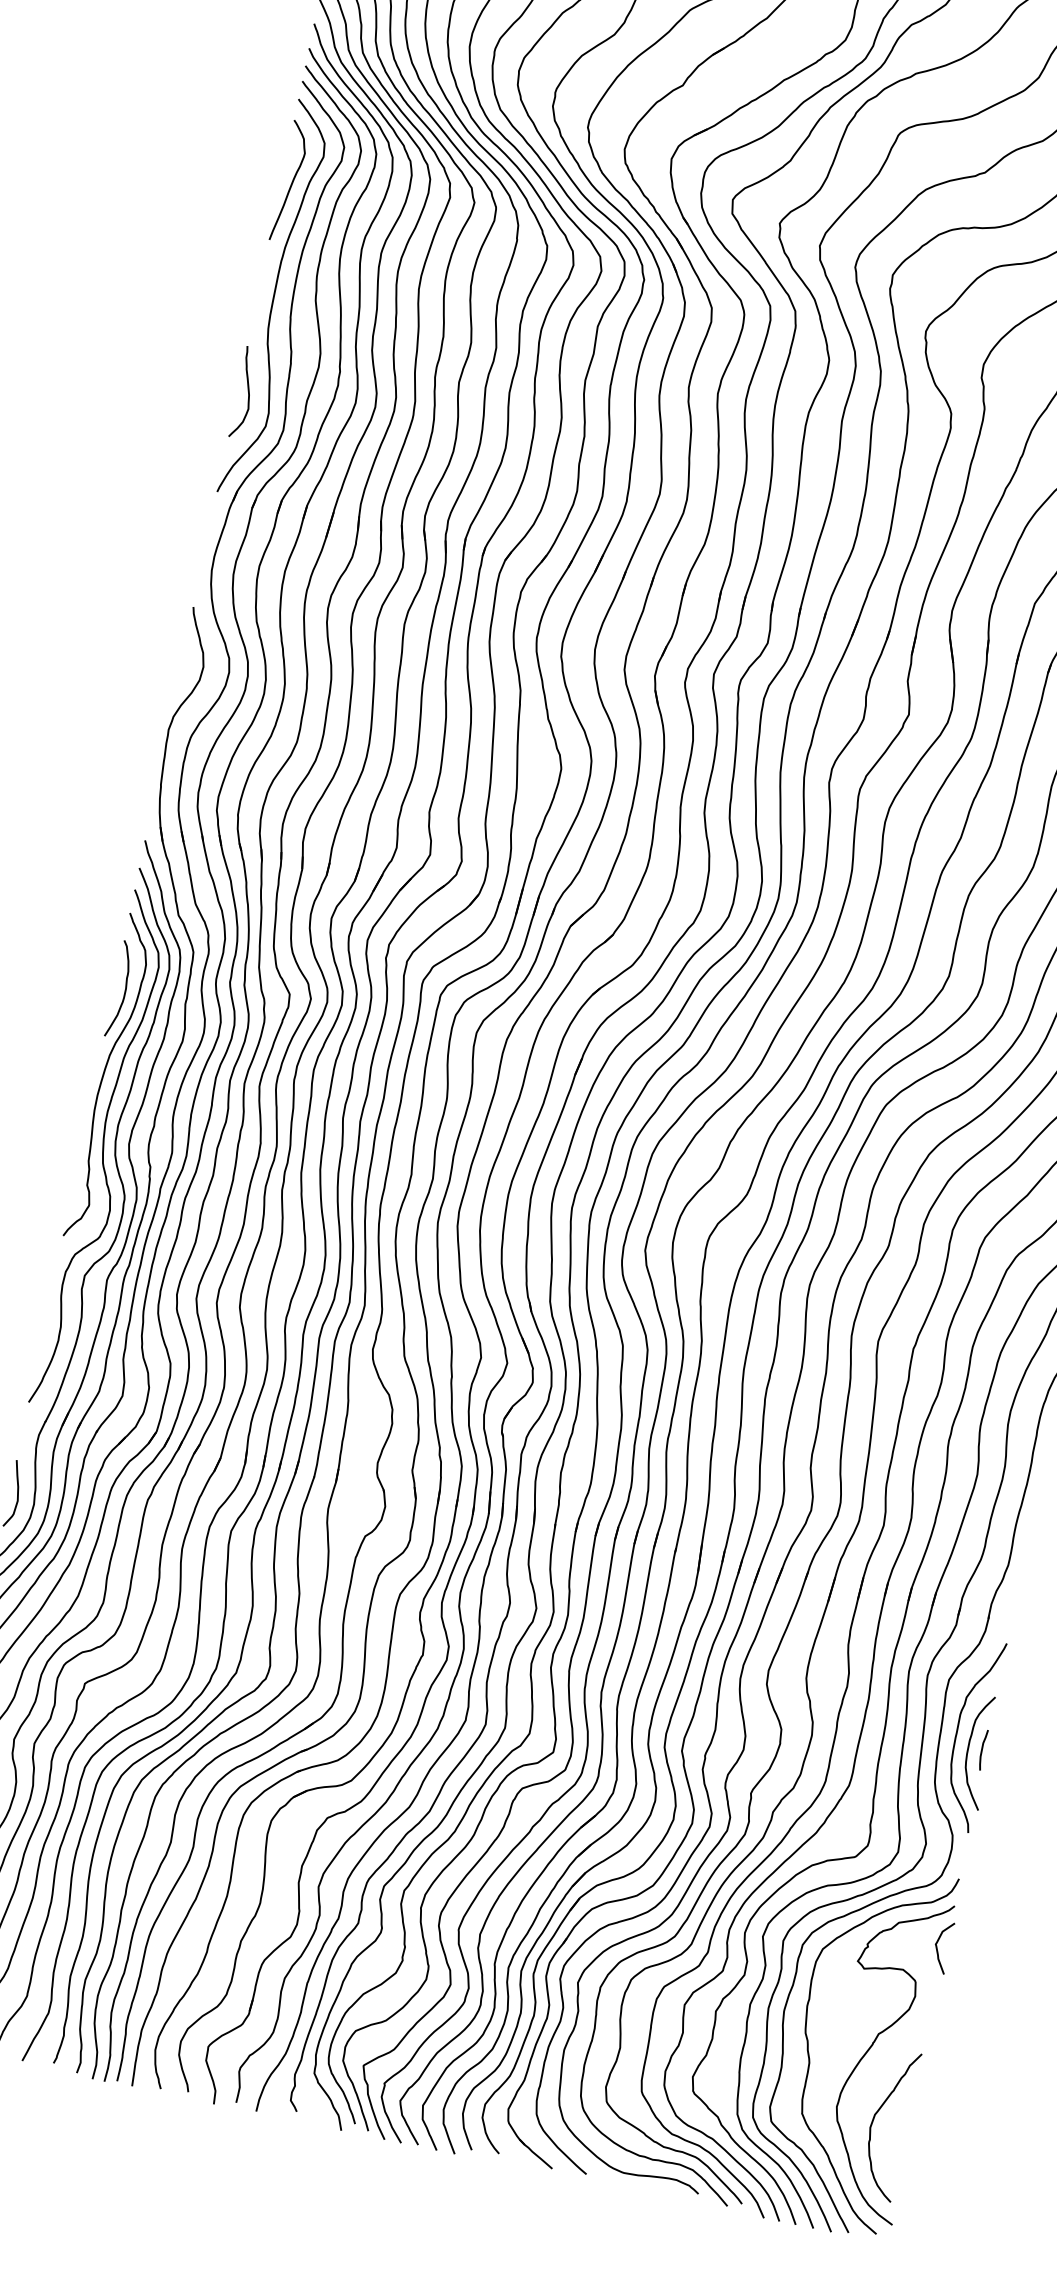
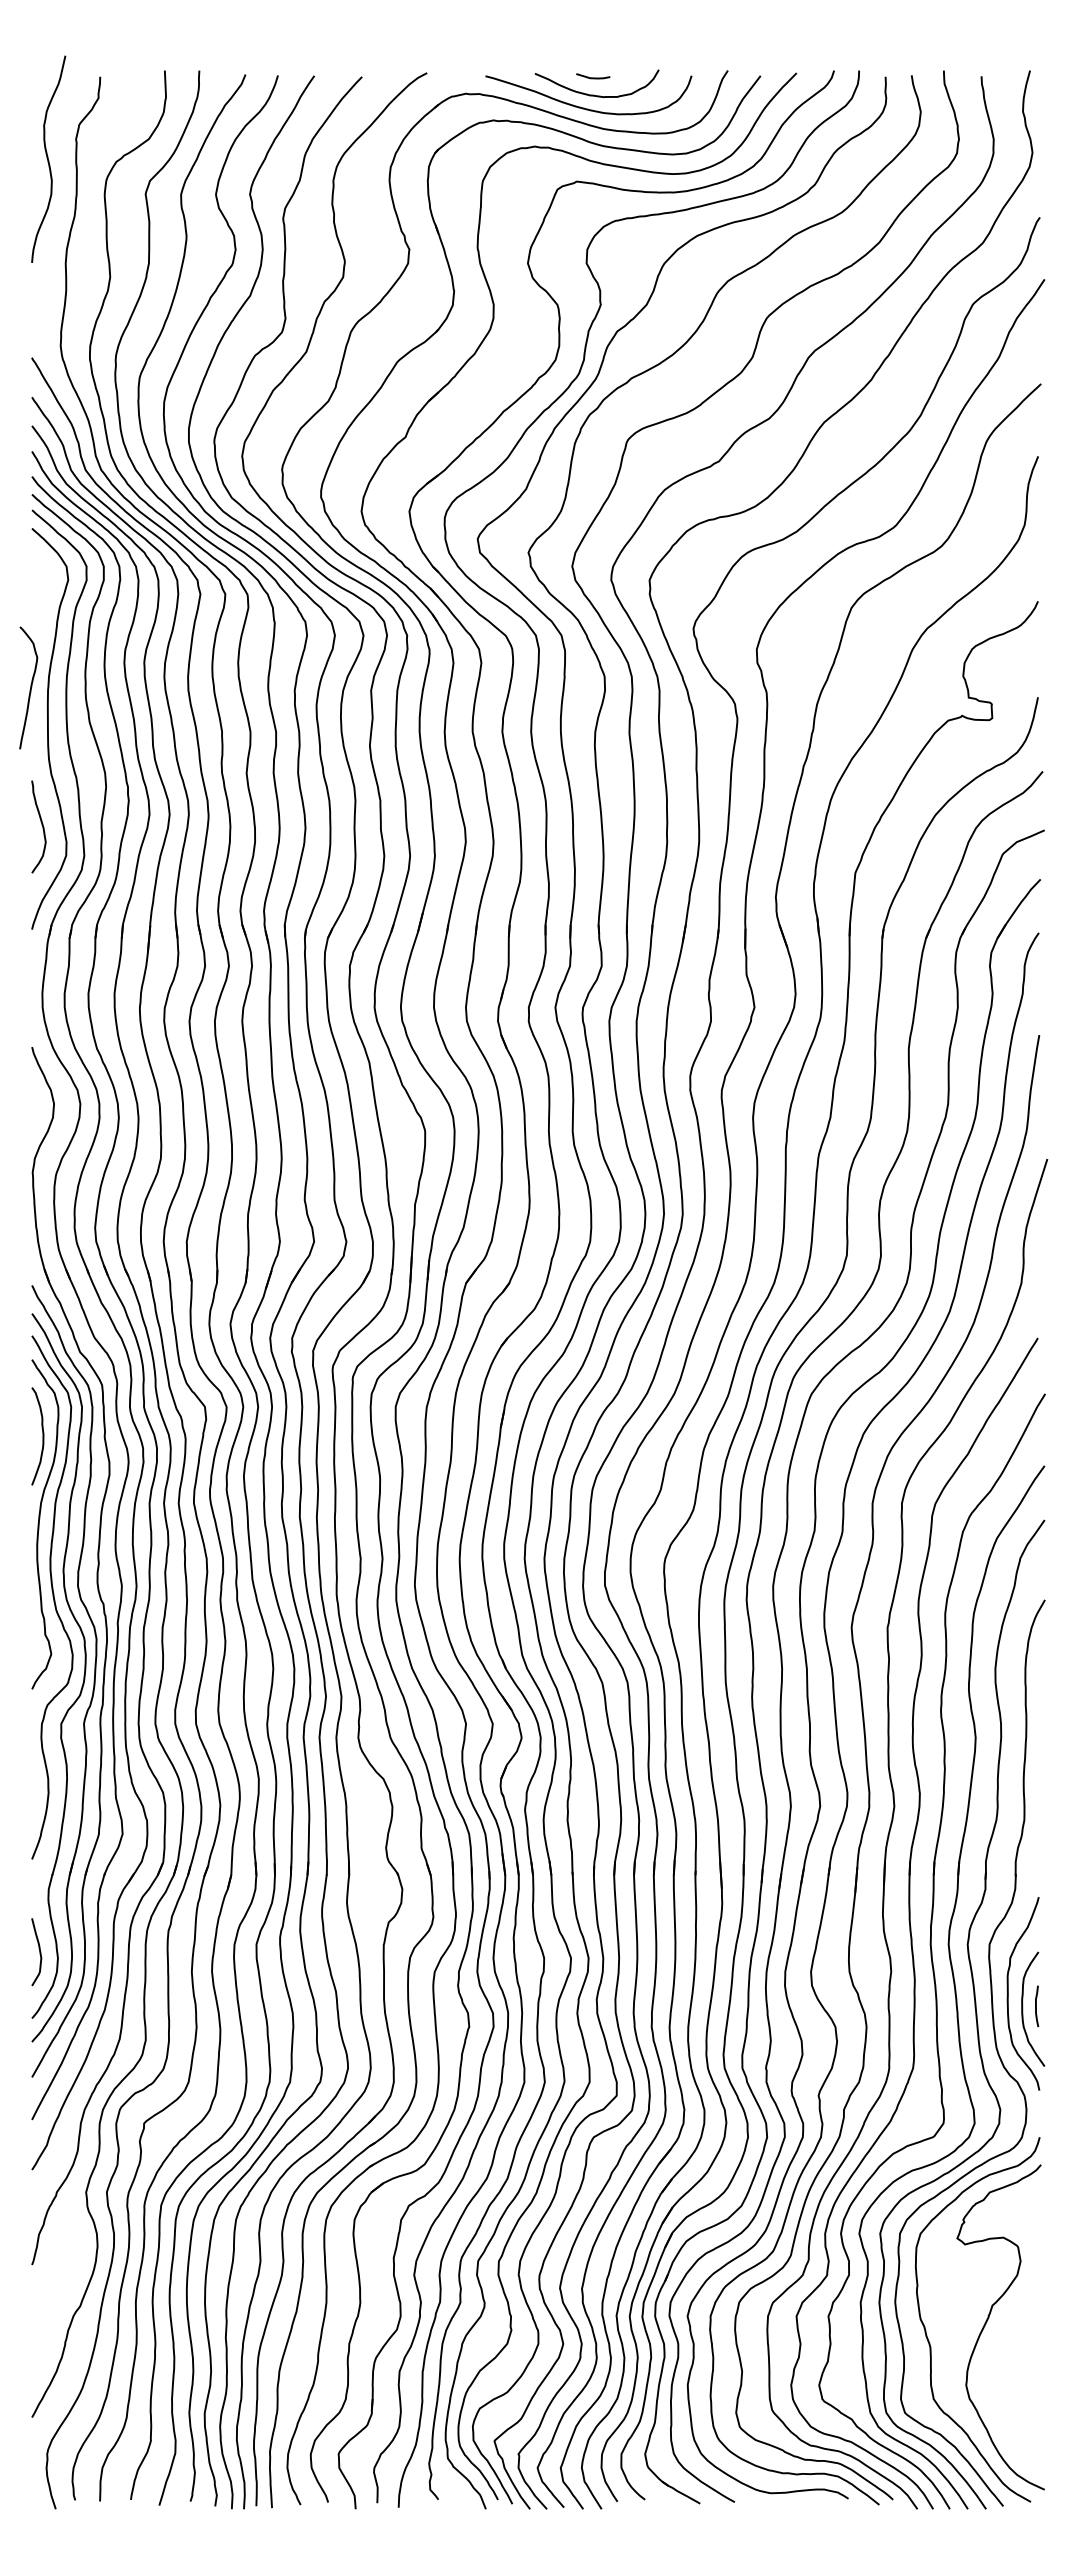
curve: (292, 181) -> (30, 687), moved
curve: (938, 1949) -> (1033, 2210), removed
curve: (873, 2121) -> (1005, 2392), removed

